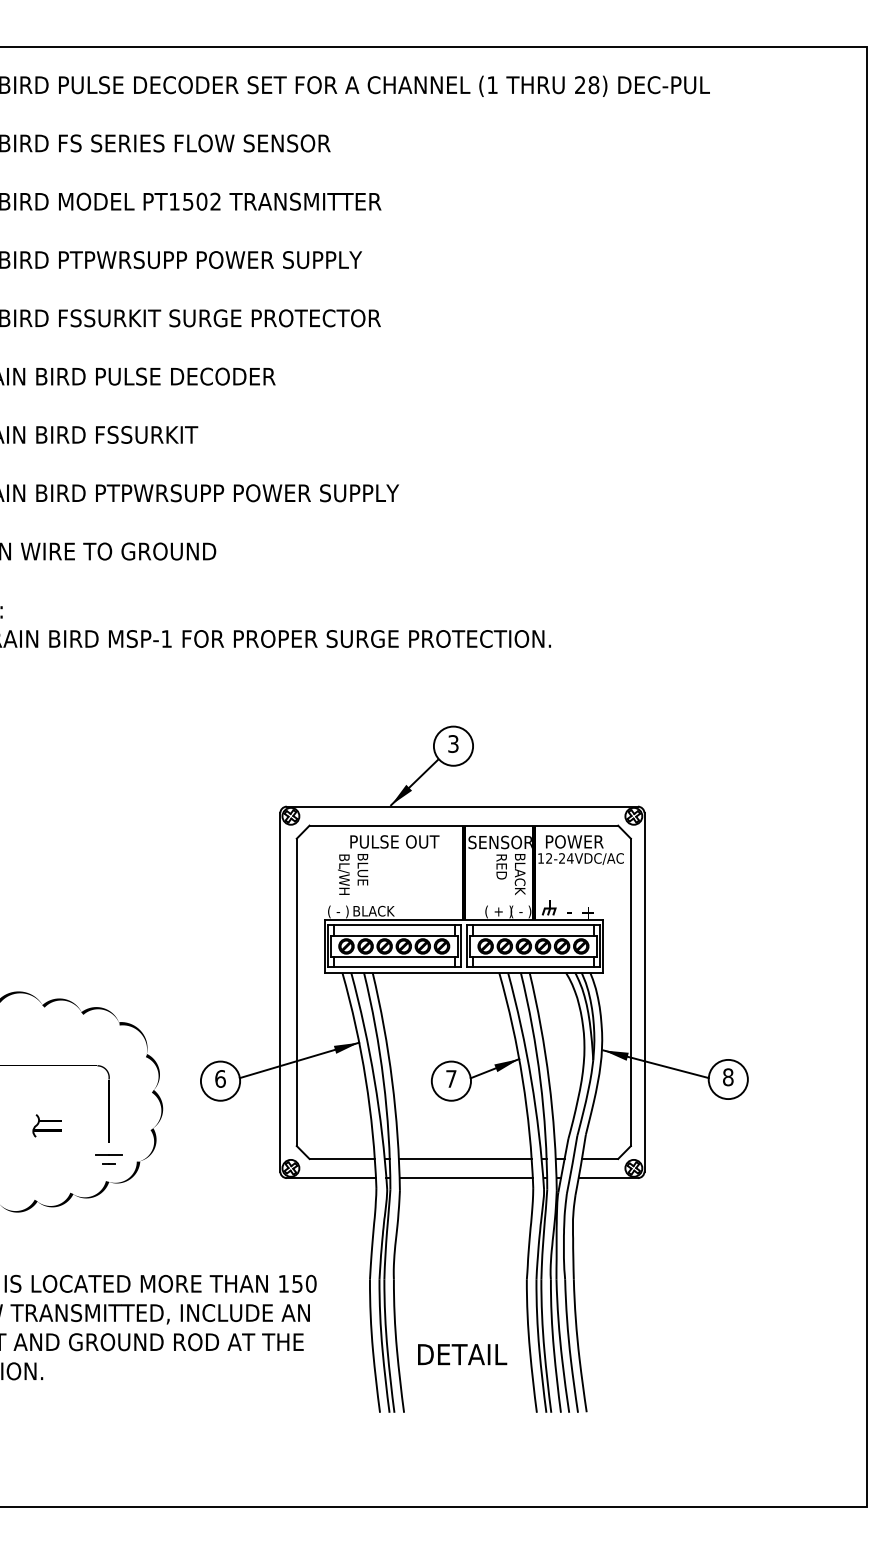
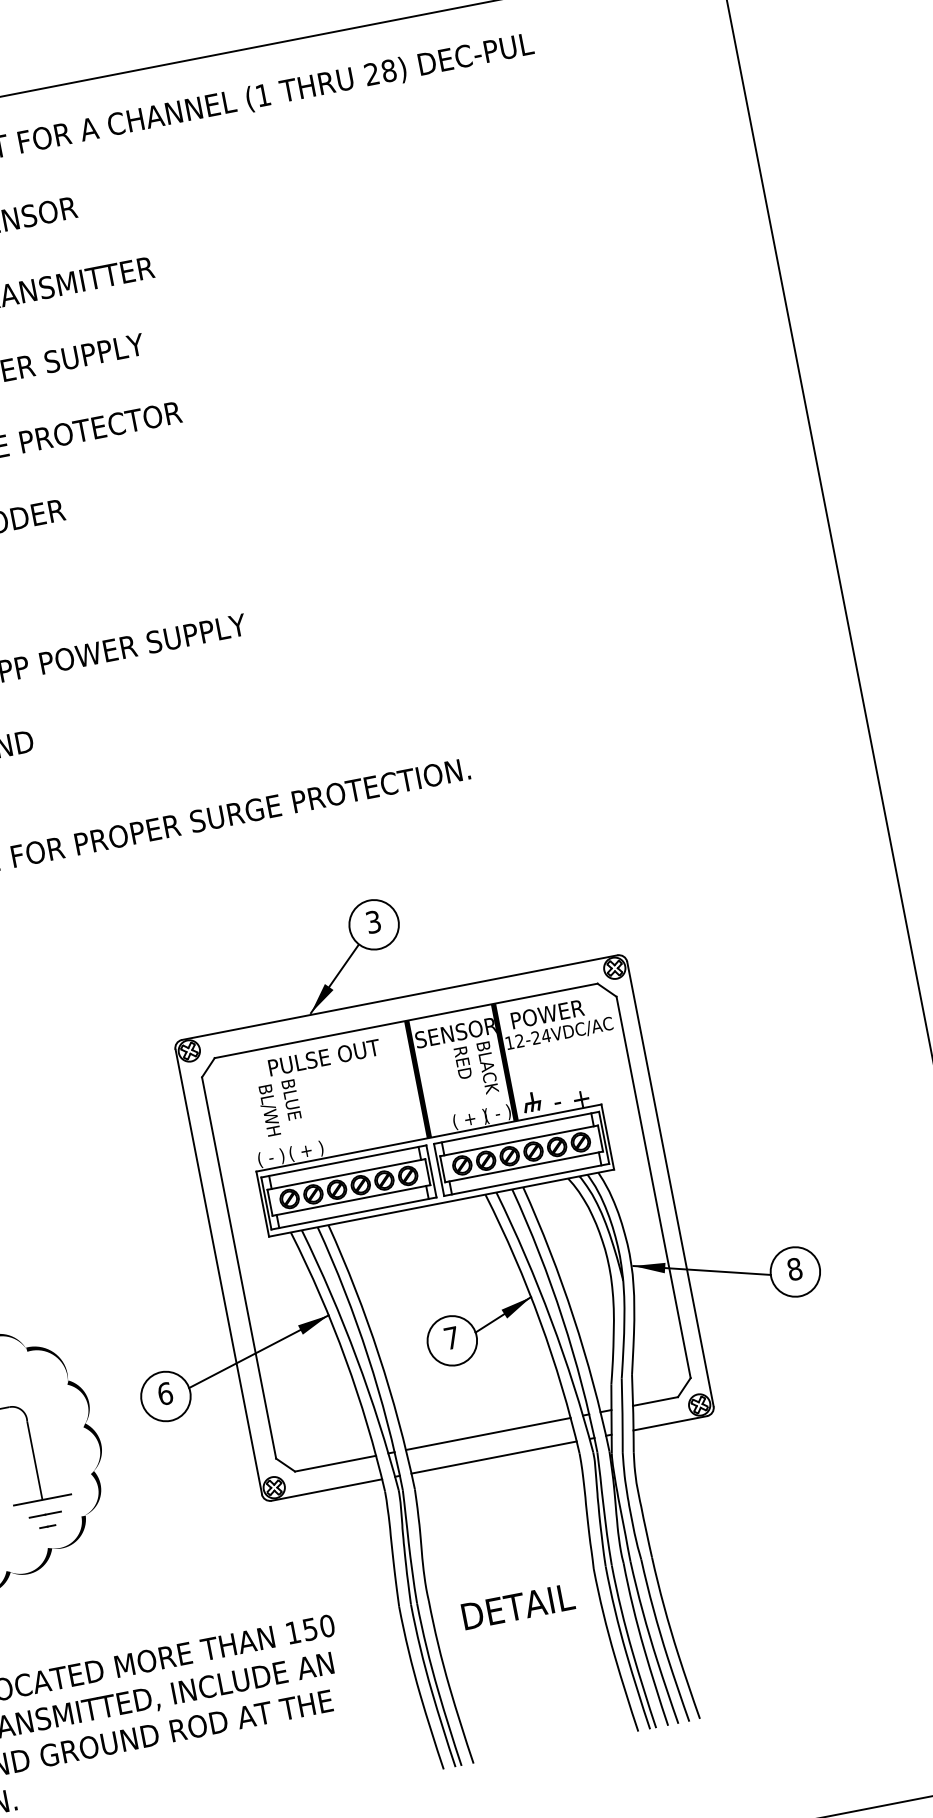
text: (373, 911) -> (314, 1149), BLACK -> ( + )
line: (109, 1142) -> (42, 1499), added
text: (462, 1354) -> (518, 1606), moved

